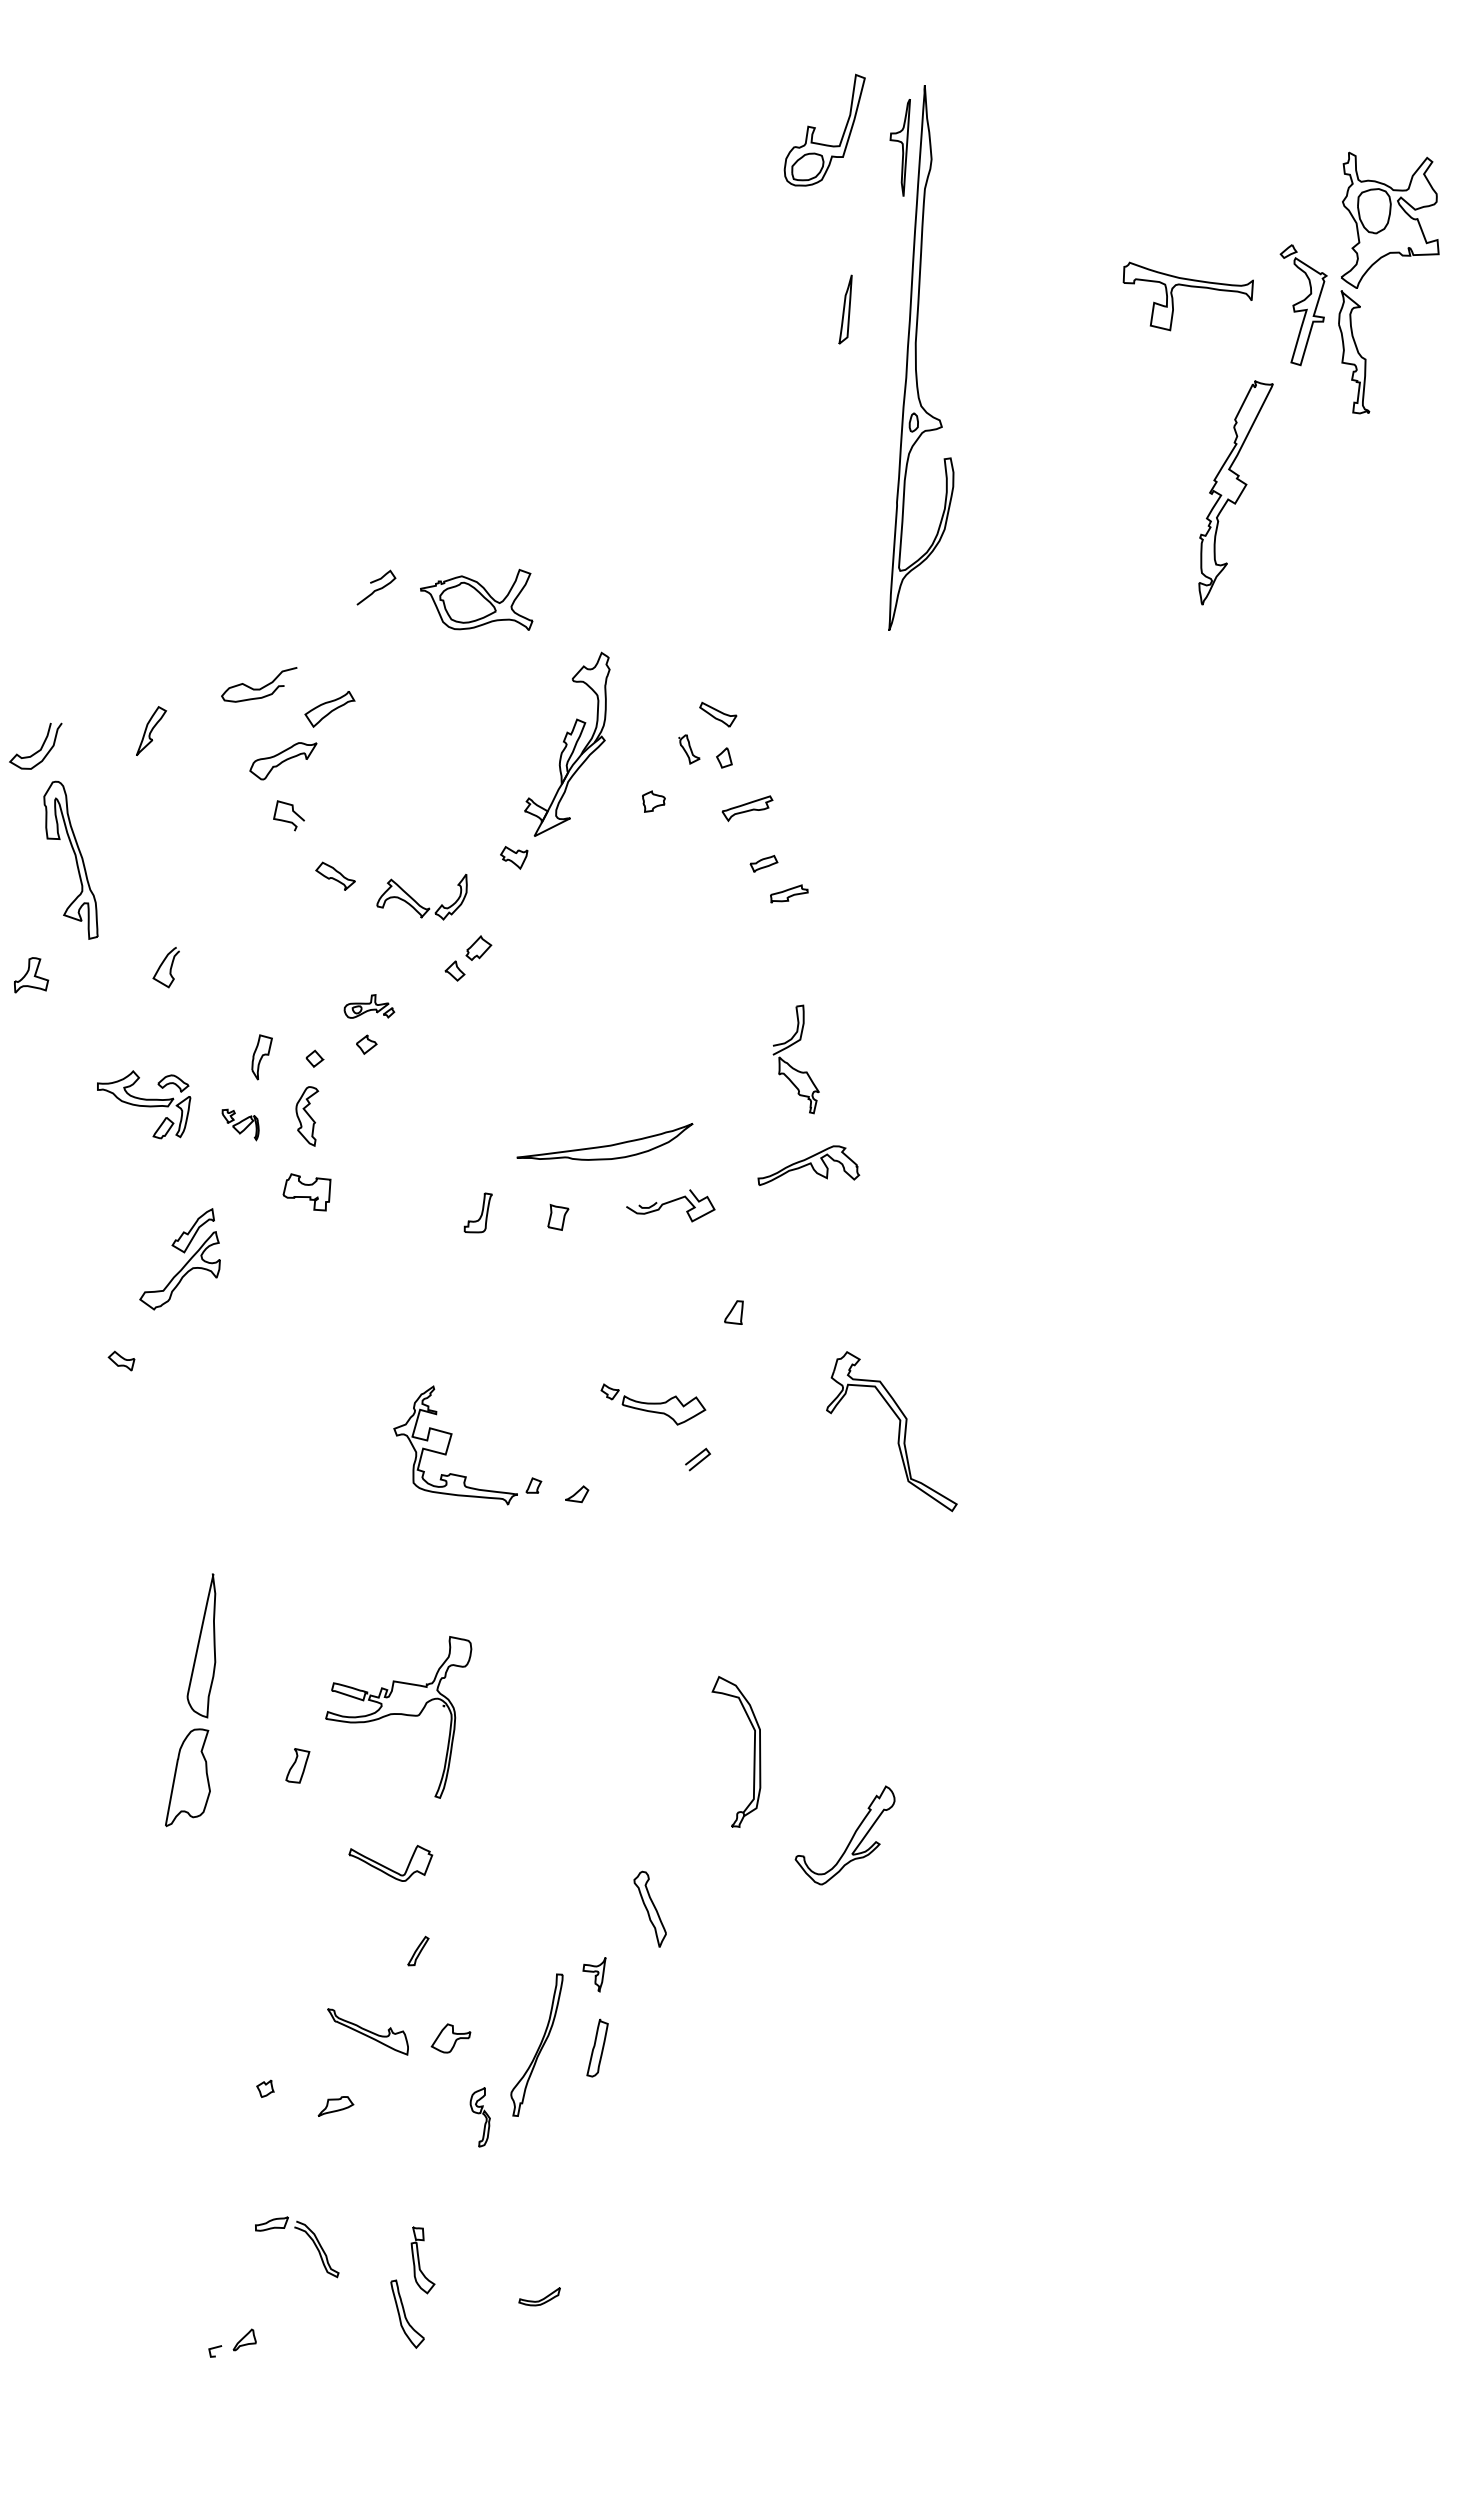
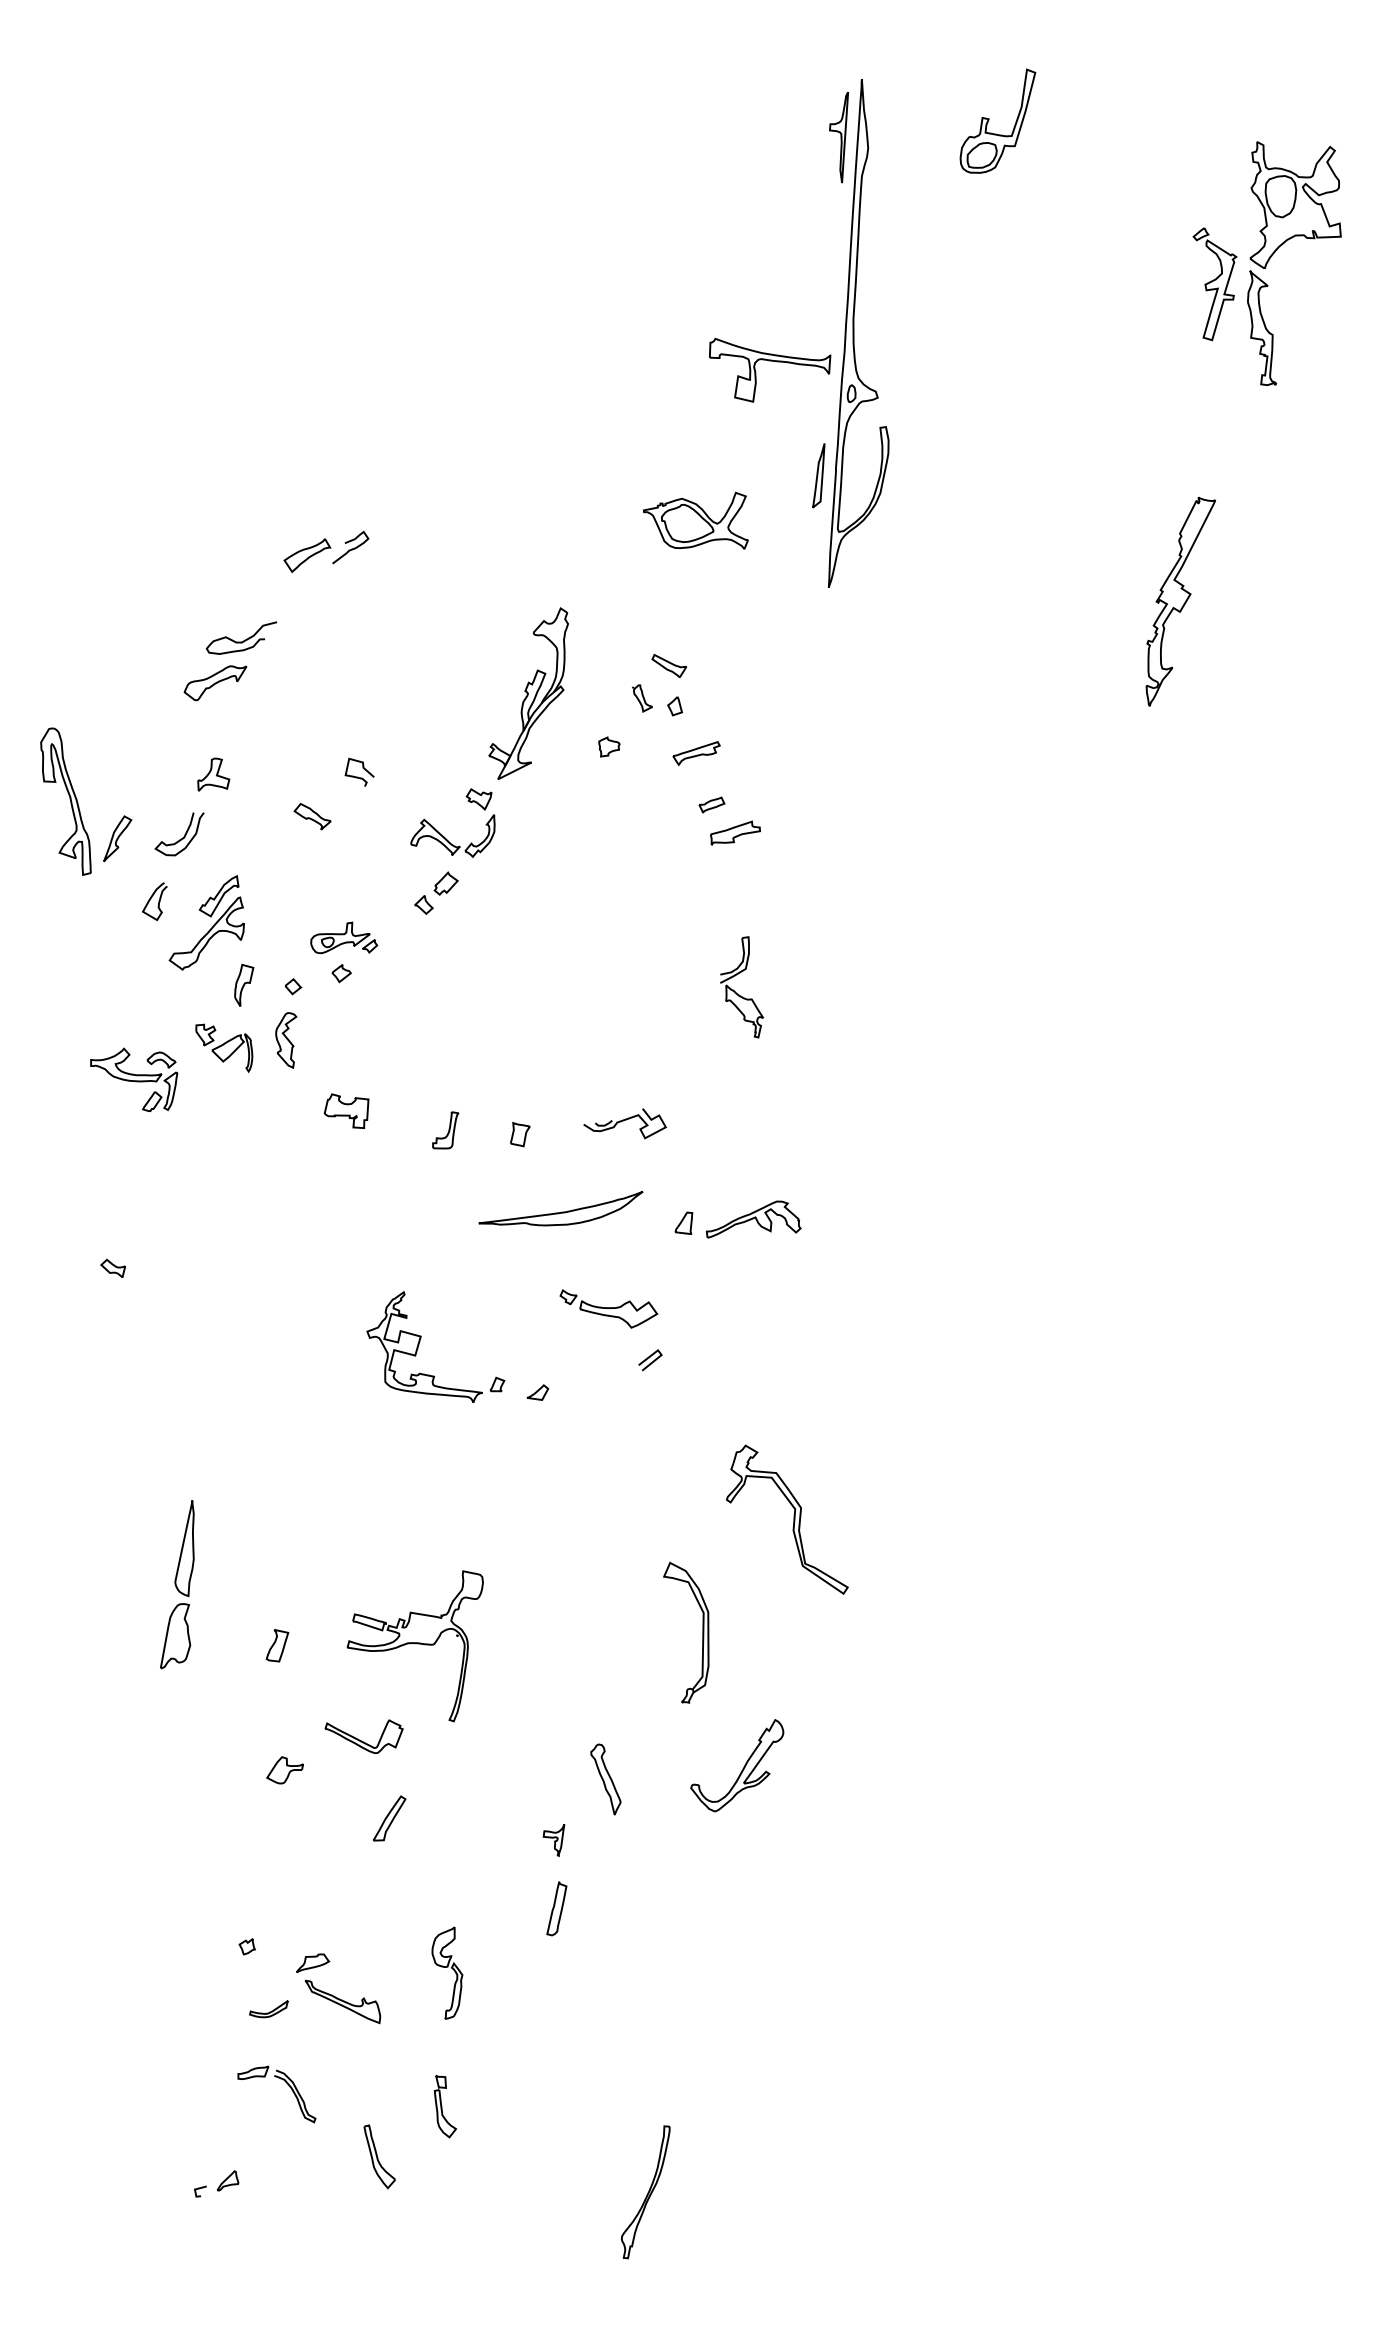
part: (815, 129) -> (989, 120), moved
part: (1190, 287) -> (772, 361), moved
curve: (844, 309) -> (817, 475), moved
part: (1235, 492) -> (1180, 601), moved
part: (476, 599) -> (695, 520), moved
part: (329, 709) -> (306, 555), moved
curve: (151, 730) -> (117, 838), moved
curve: (40, 747) -> (183, 835), moved
curve: (283, 761) -> (215, 683), moved
curve: (287, 820) -> (358, 776), moved
part: (789, 893) -> (735, 832), size x1.43
part: (416, 901) -> (447, 840), moved
curve: (33, 976) -> (215, 775), moved
part: (369, 1006) -> (344, 937), size x1.43
part: (144, 1104) -> (134, 1079), moved
part: (240, 1124) -> (224, 1047), size x1.67
curve: (604, 1145) -> (560, 1212), moved
curve: (808, 1165) -> (753, 1219), moved
part: (306, 1192) -> (346, 1111), moved
part: (184, 1264) -> (210, 927), moved
curve: (898, 1431) -> (793, 1519), moved
part: (189, 1700) -> (176, 1584), size x0.71
part: (398, 1717) -> (415, 1646), moved
part: (850, 1839) -> (742, 1769), moved
part: (418, 1950) -> (389, 1817), size x1.67
curve: (367, 2031) -> (342, 2001), moved
part: (450, 2038) -> (284, 1770), moved
part: (536, 2044) -> (645, 2191), moved
part: (480, 2117) -> (447, 1973), size x1.67
part: (422, 2260) -> (444, 2106), moved
curve: (540, 2299) -> (269, 2011), moved

